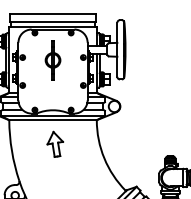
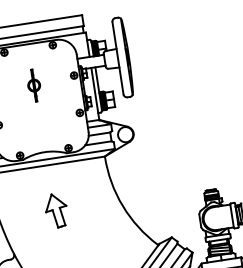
part: (52, 60) -> (33, 85), size x0.6
part: (54, 143) -> (55, 209), moved

